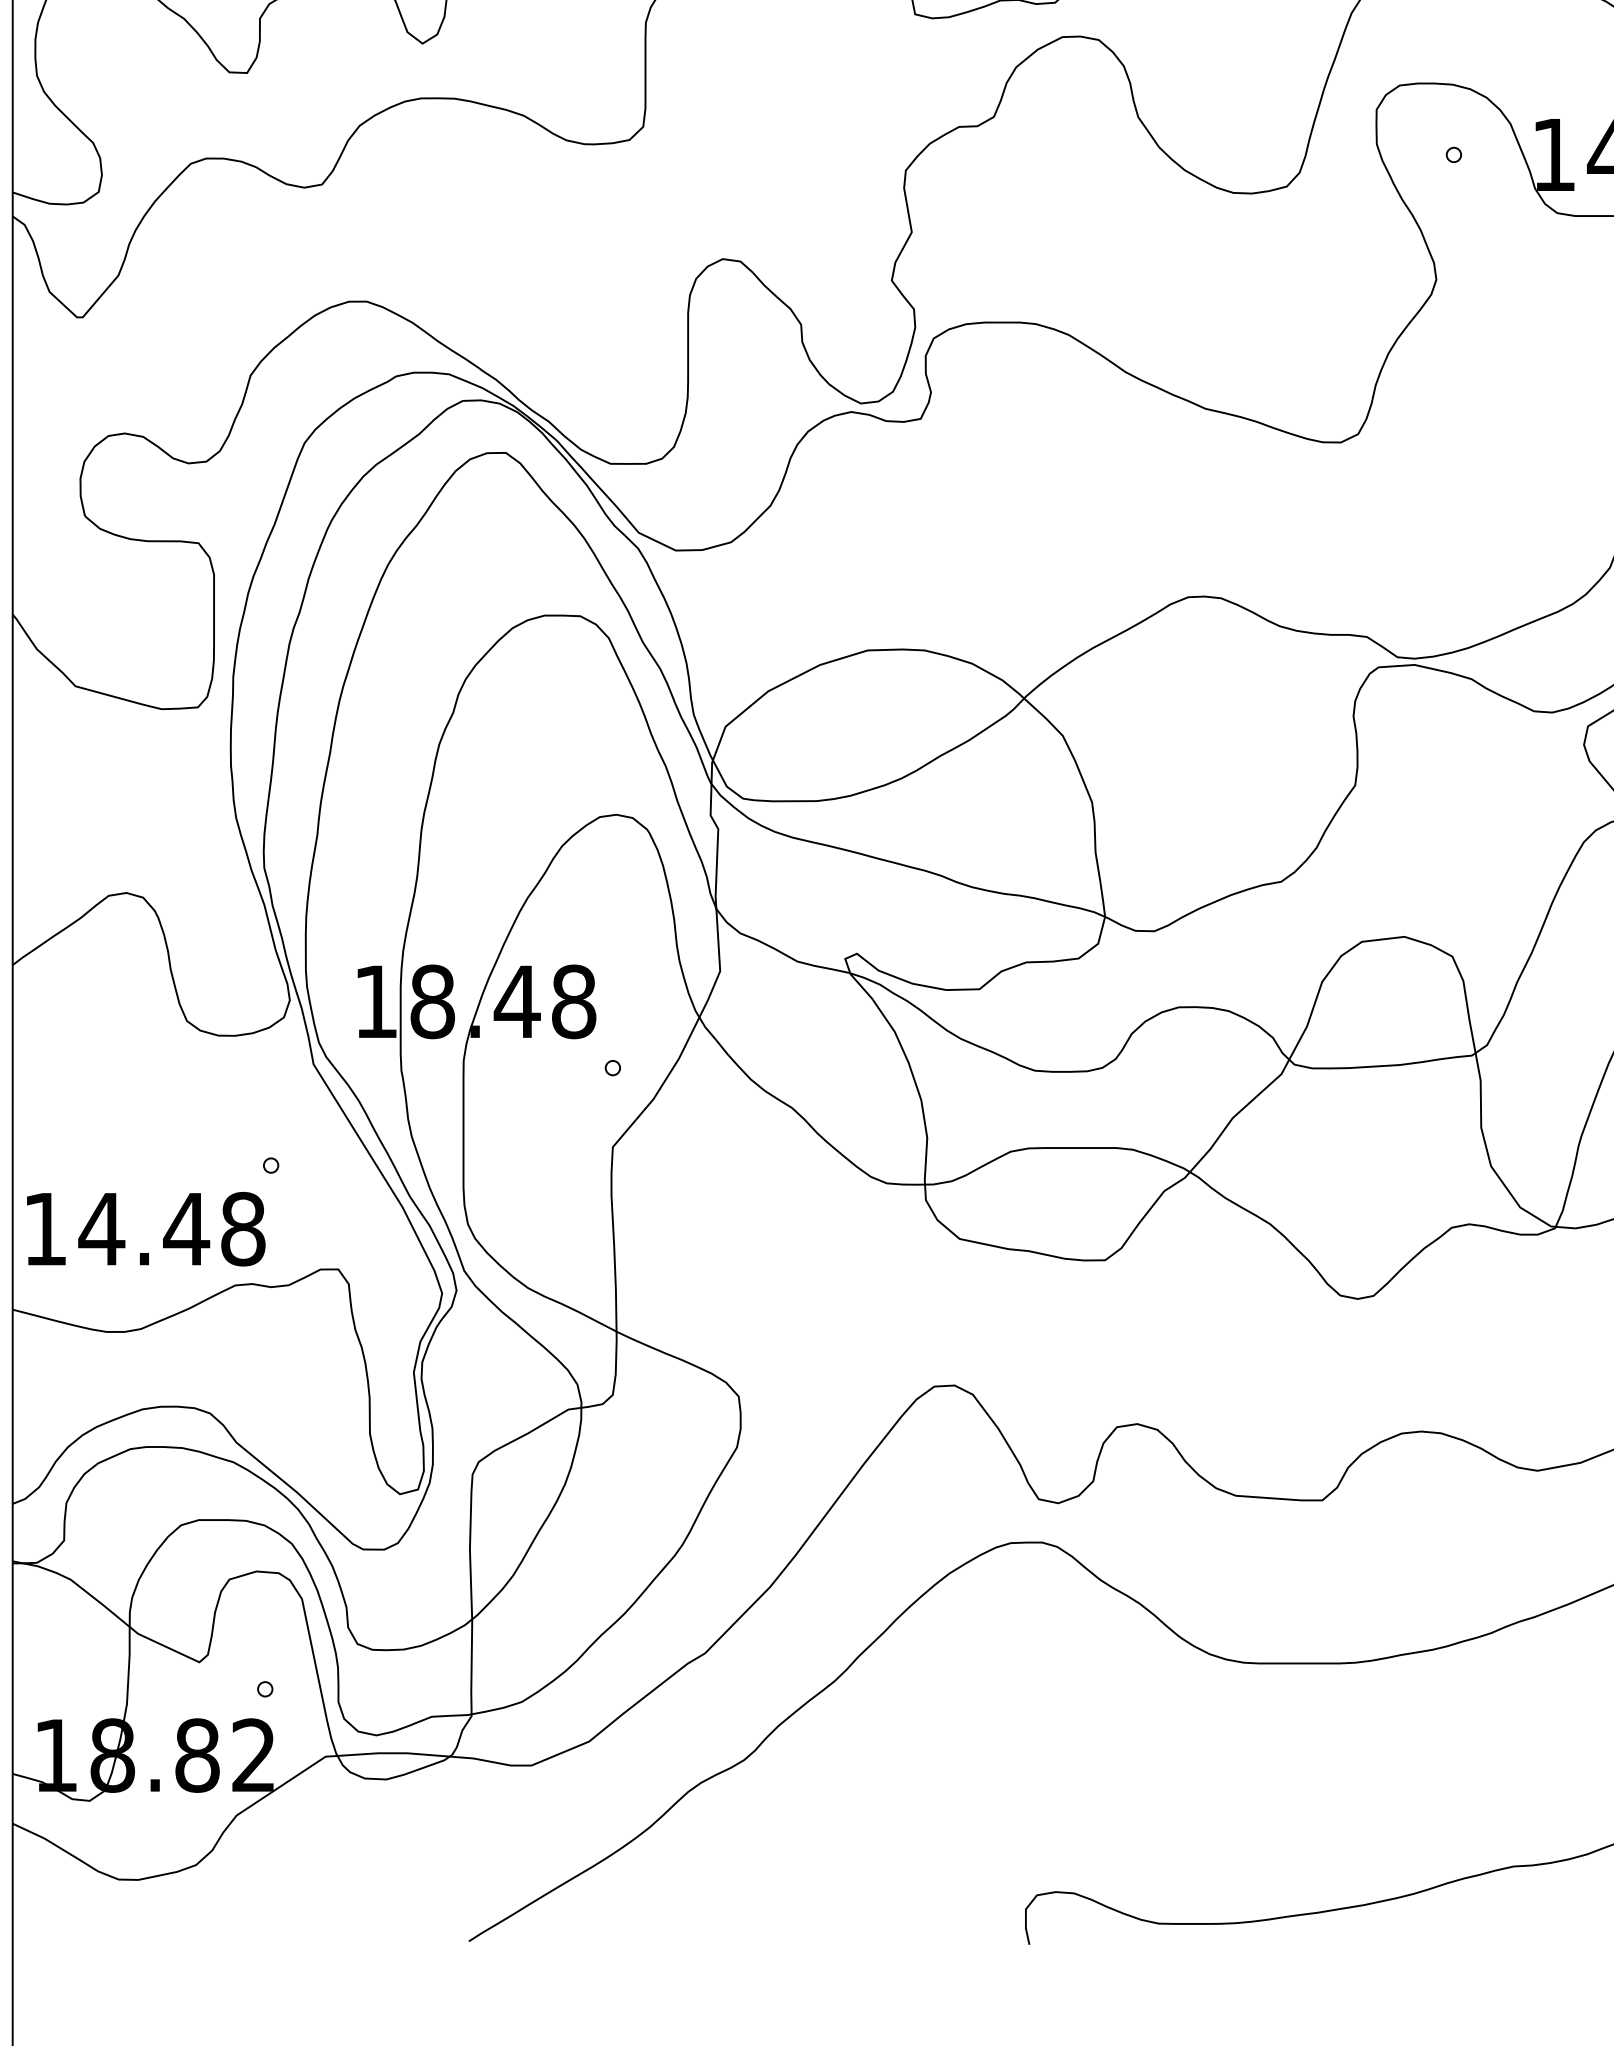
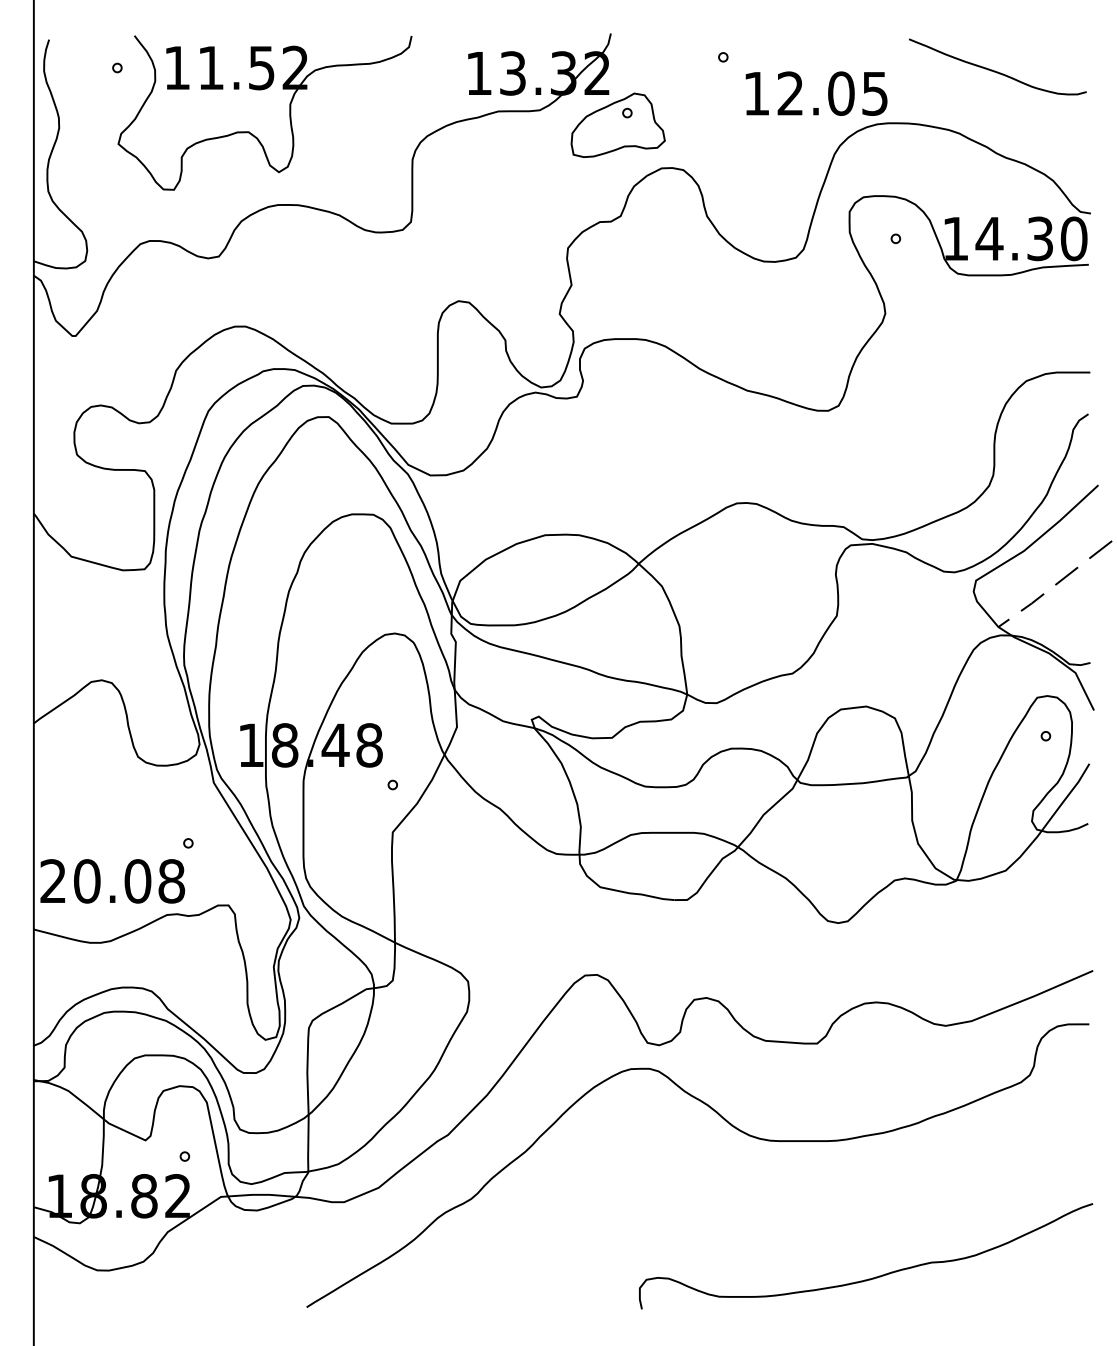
text: (115, 1229) -> (95, 881), 14.48 -> 20.08

